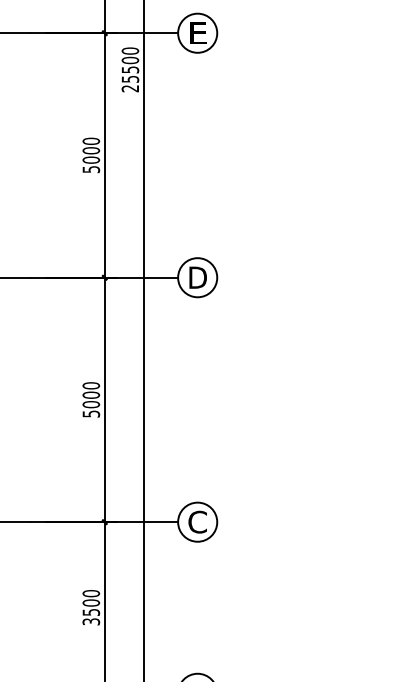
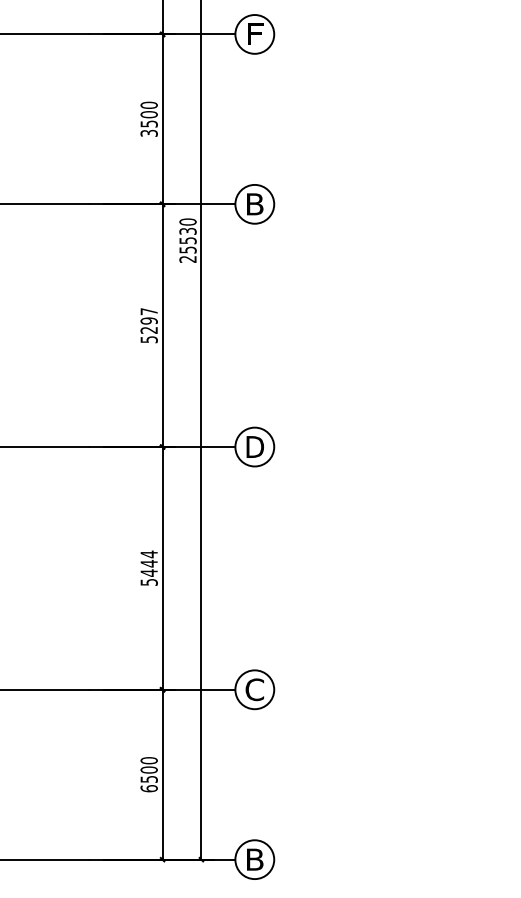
text: (198, 33) -> (255, 204), E -> B
text: (129, 59) -> (187, 230), 25500 -> 25530
text: (90, 150) -> (148, 320), 5000 -> 5297
text: (90, 395) -> (148, 563), 5000 -> 5444
text: (90, 621) -> (148, 788), 3500 -> 6500

